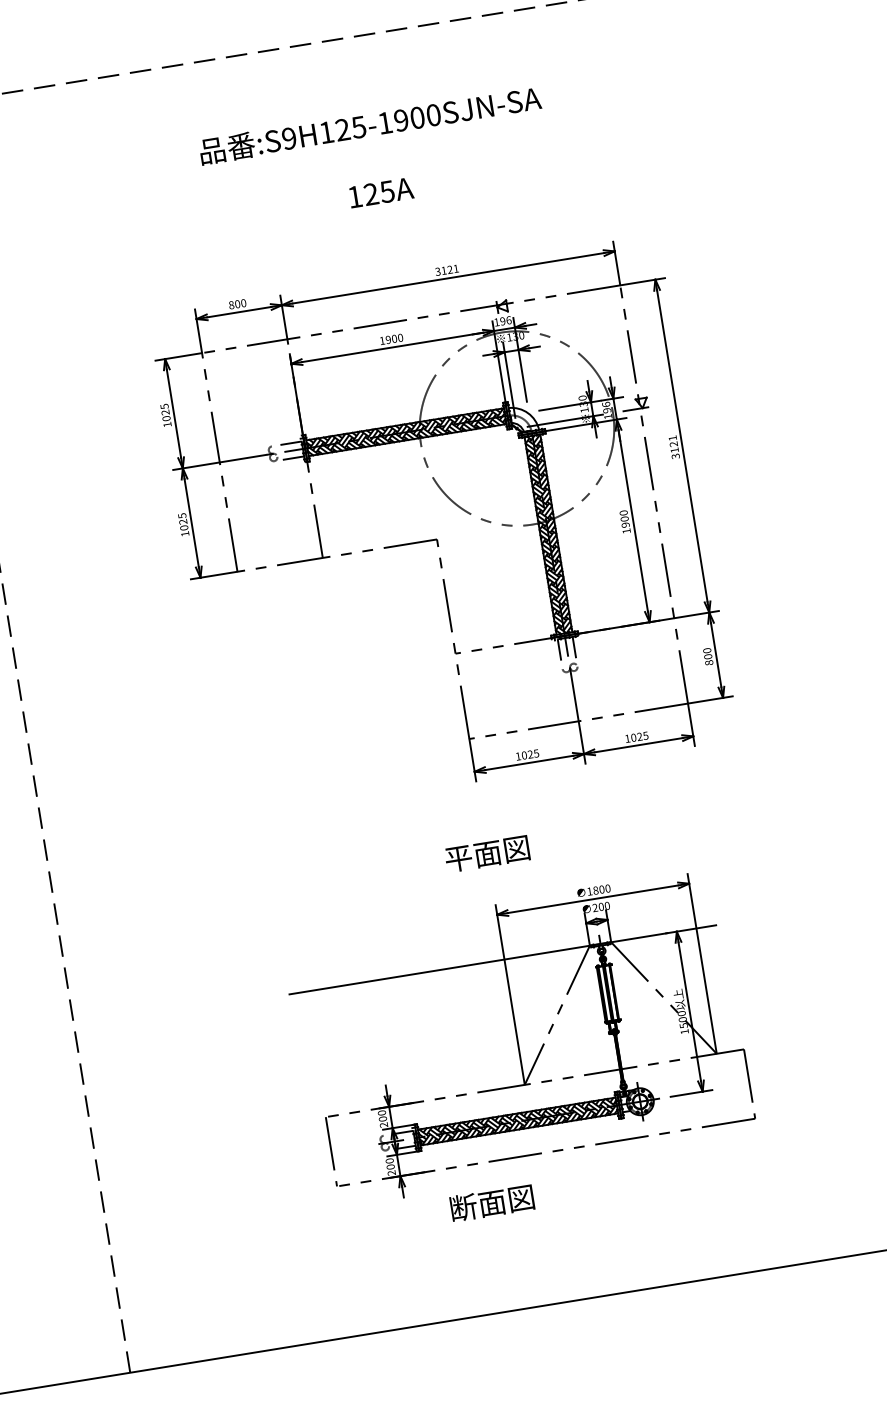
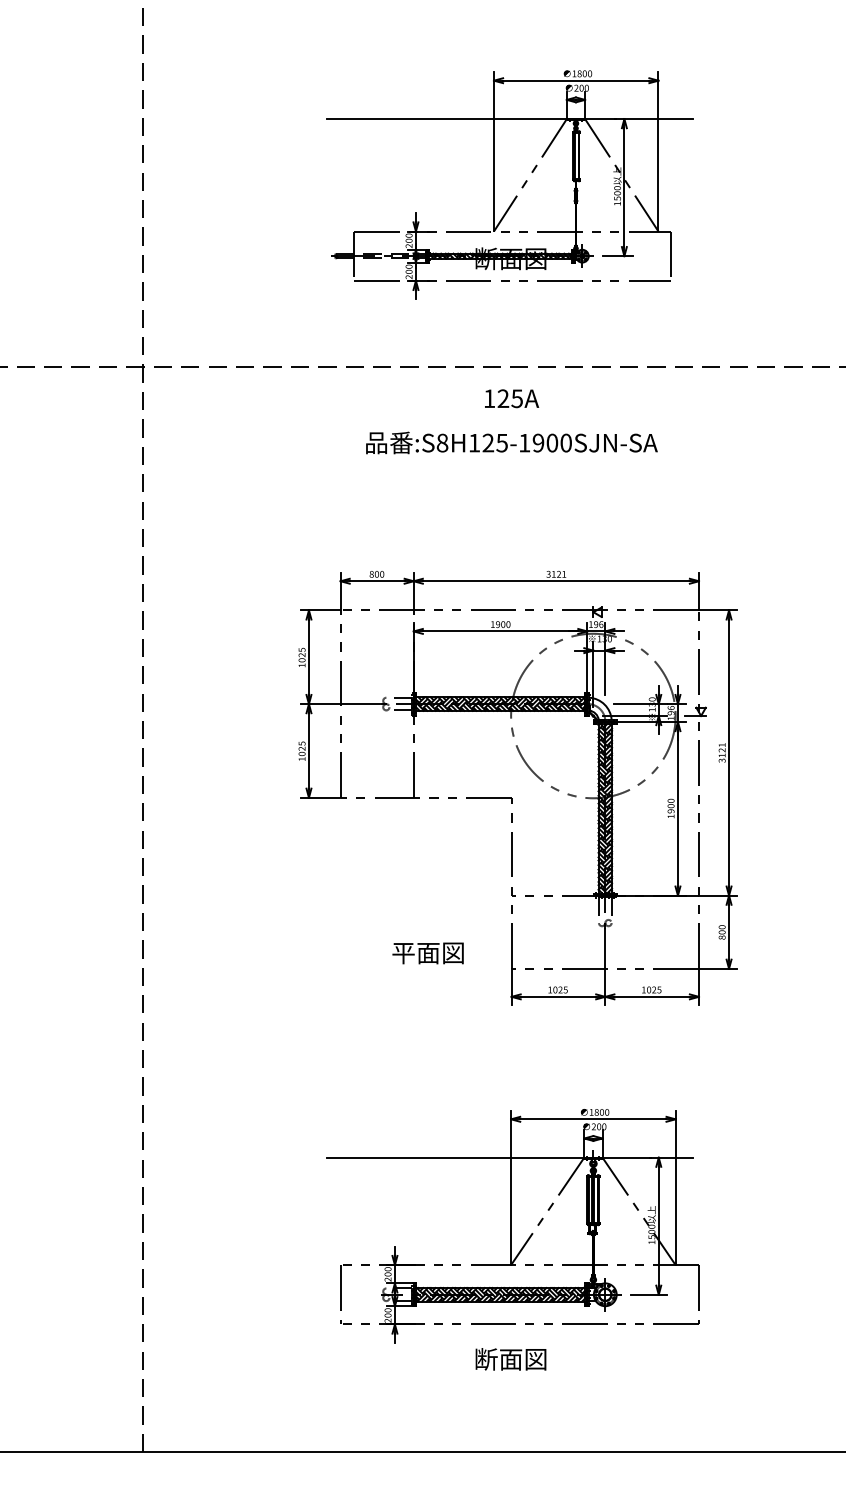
text: (289, 137) -> (442, 442), :S9H125-1900SJN-SA -> :S8H125-1900SJN-SA
text: (381, 192) -> (512, 398), moved
text: (486, 854) -> (427, 953), moved
text: (491, 1203) -> (510, 1359), moved

